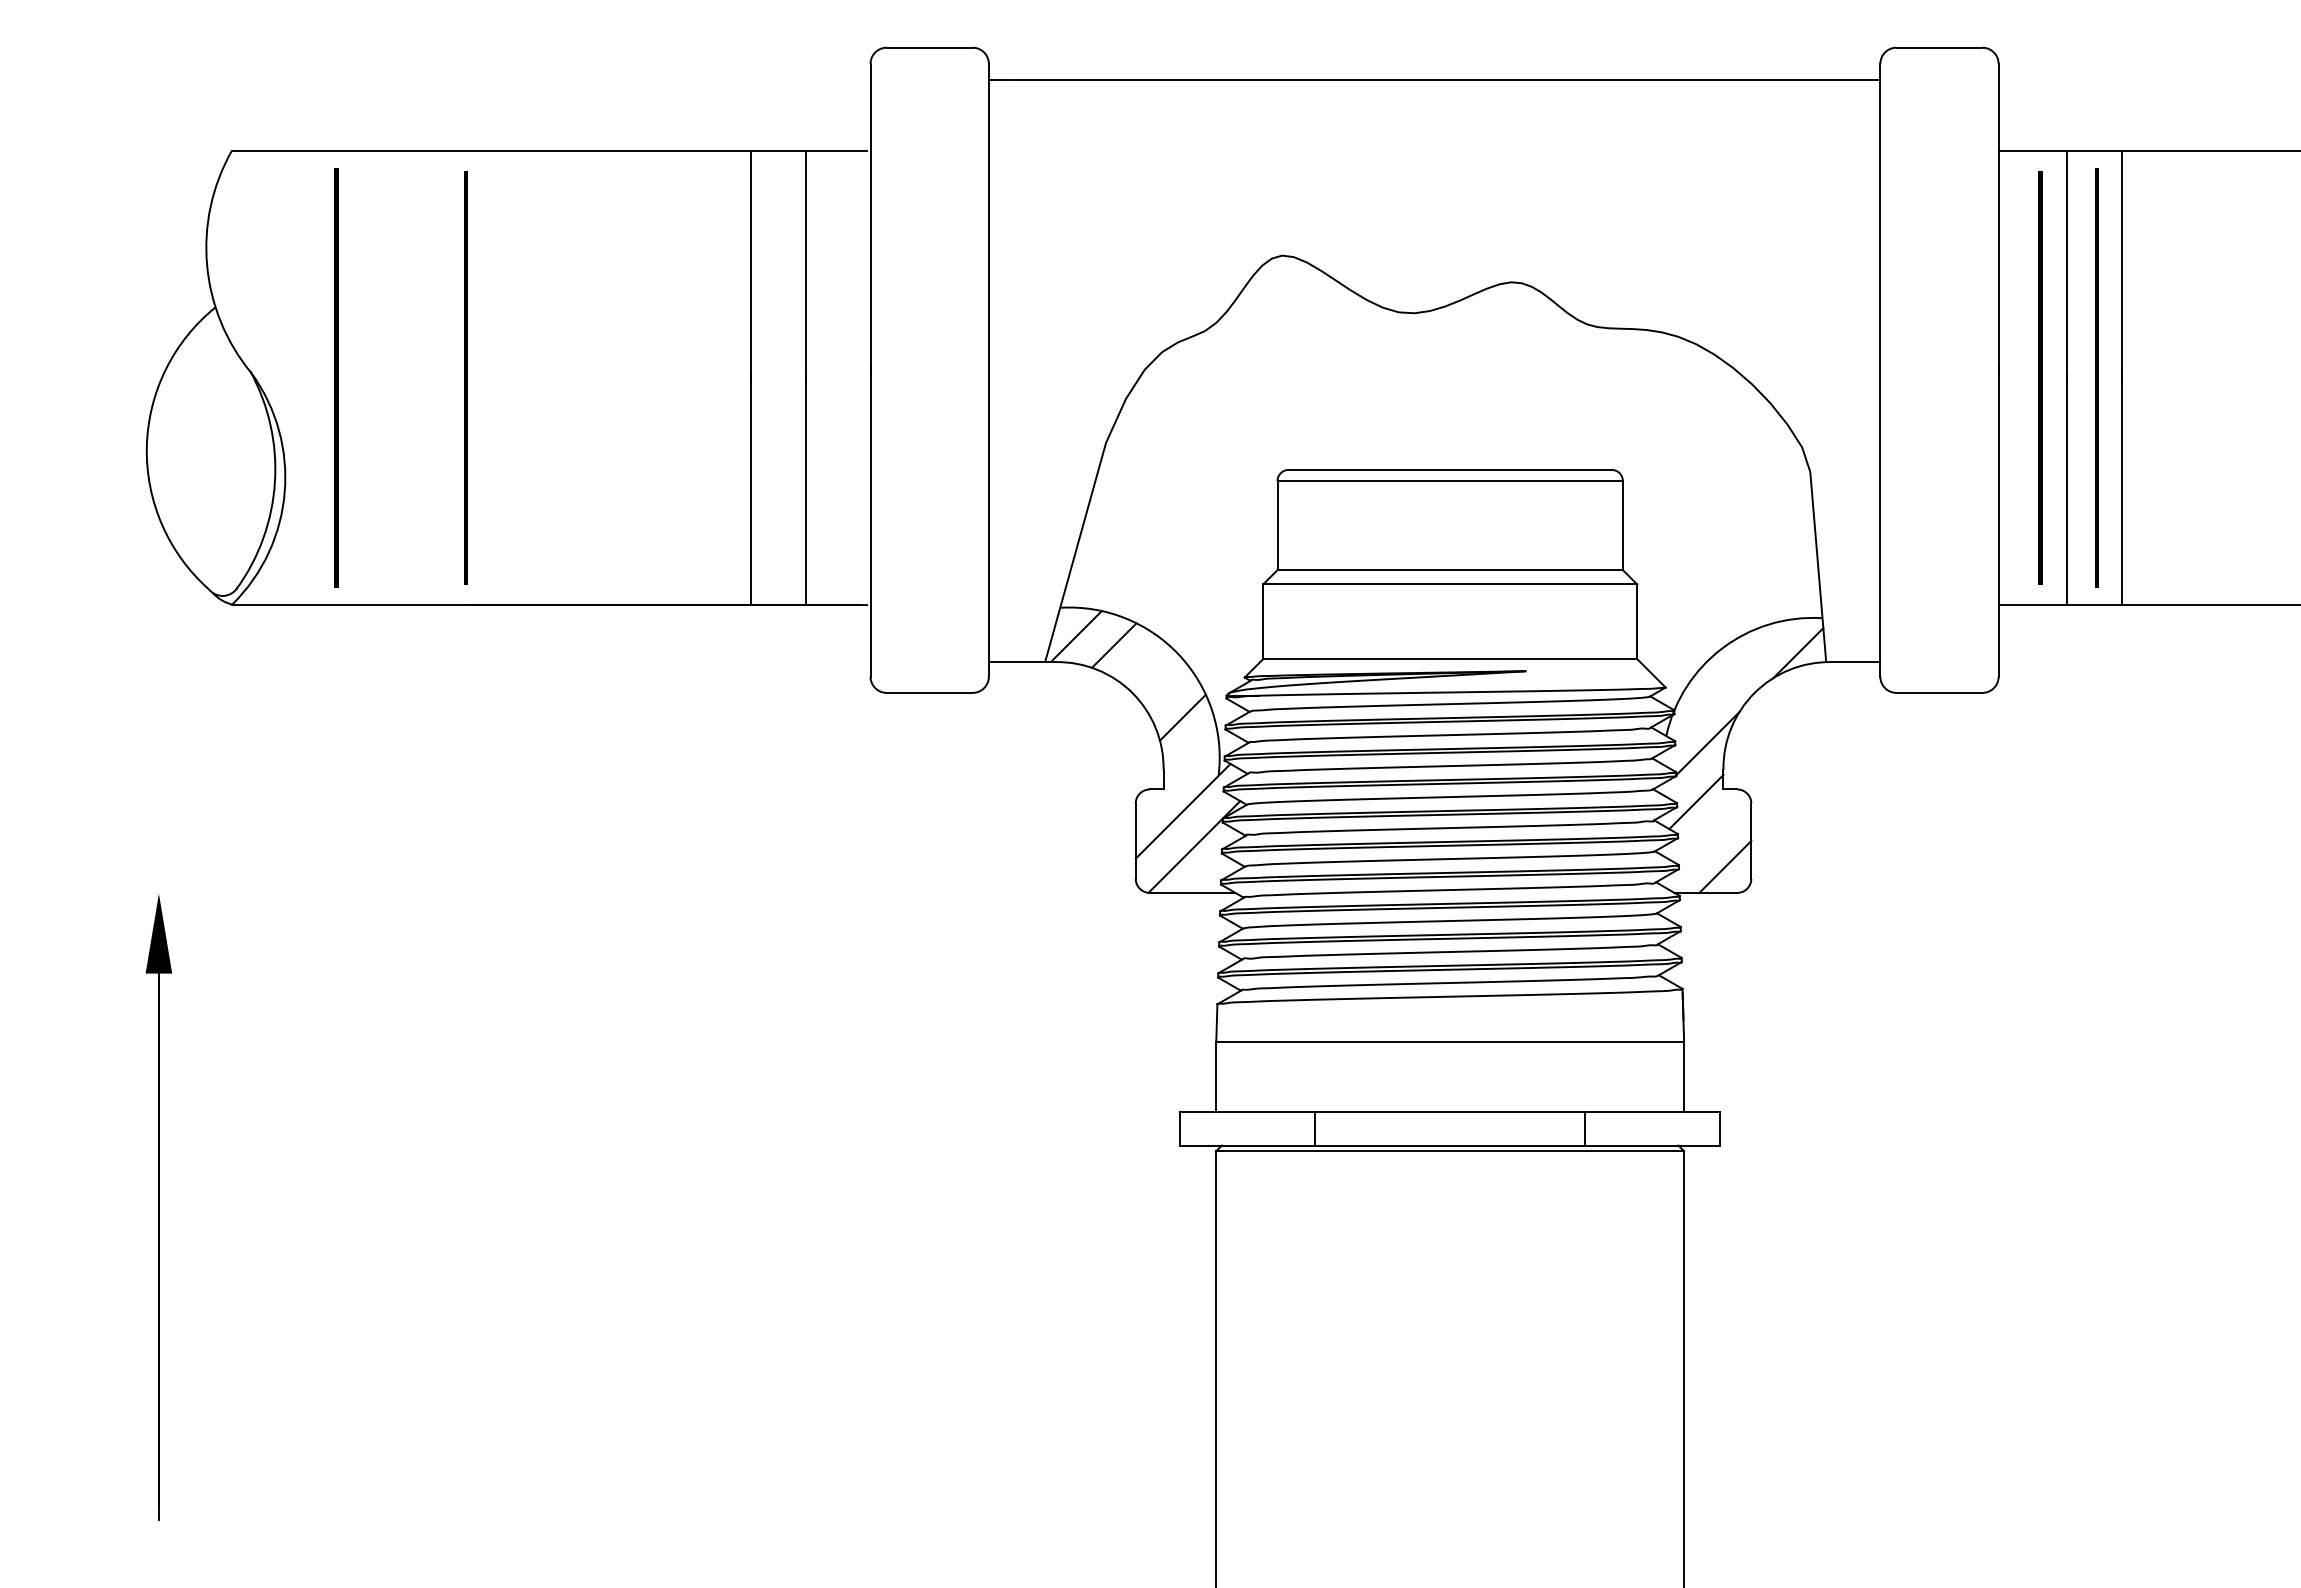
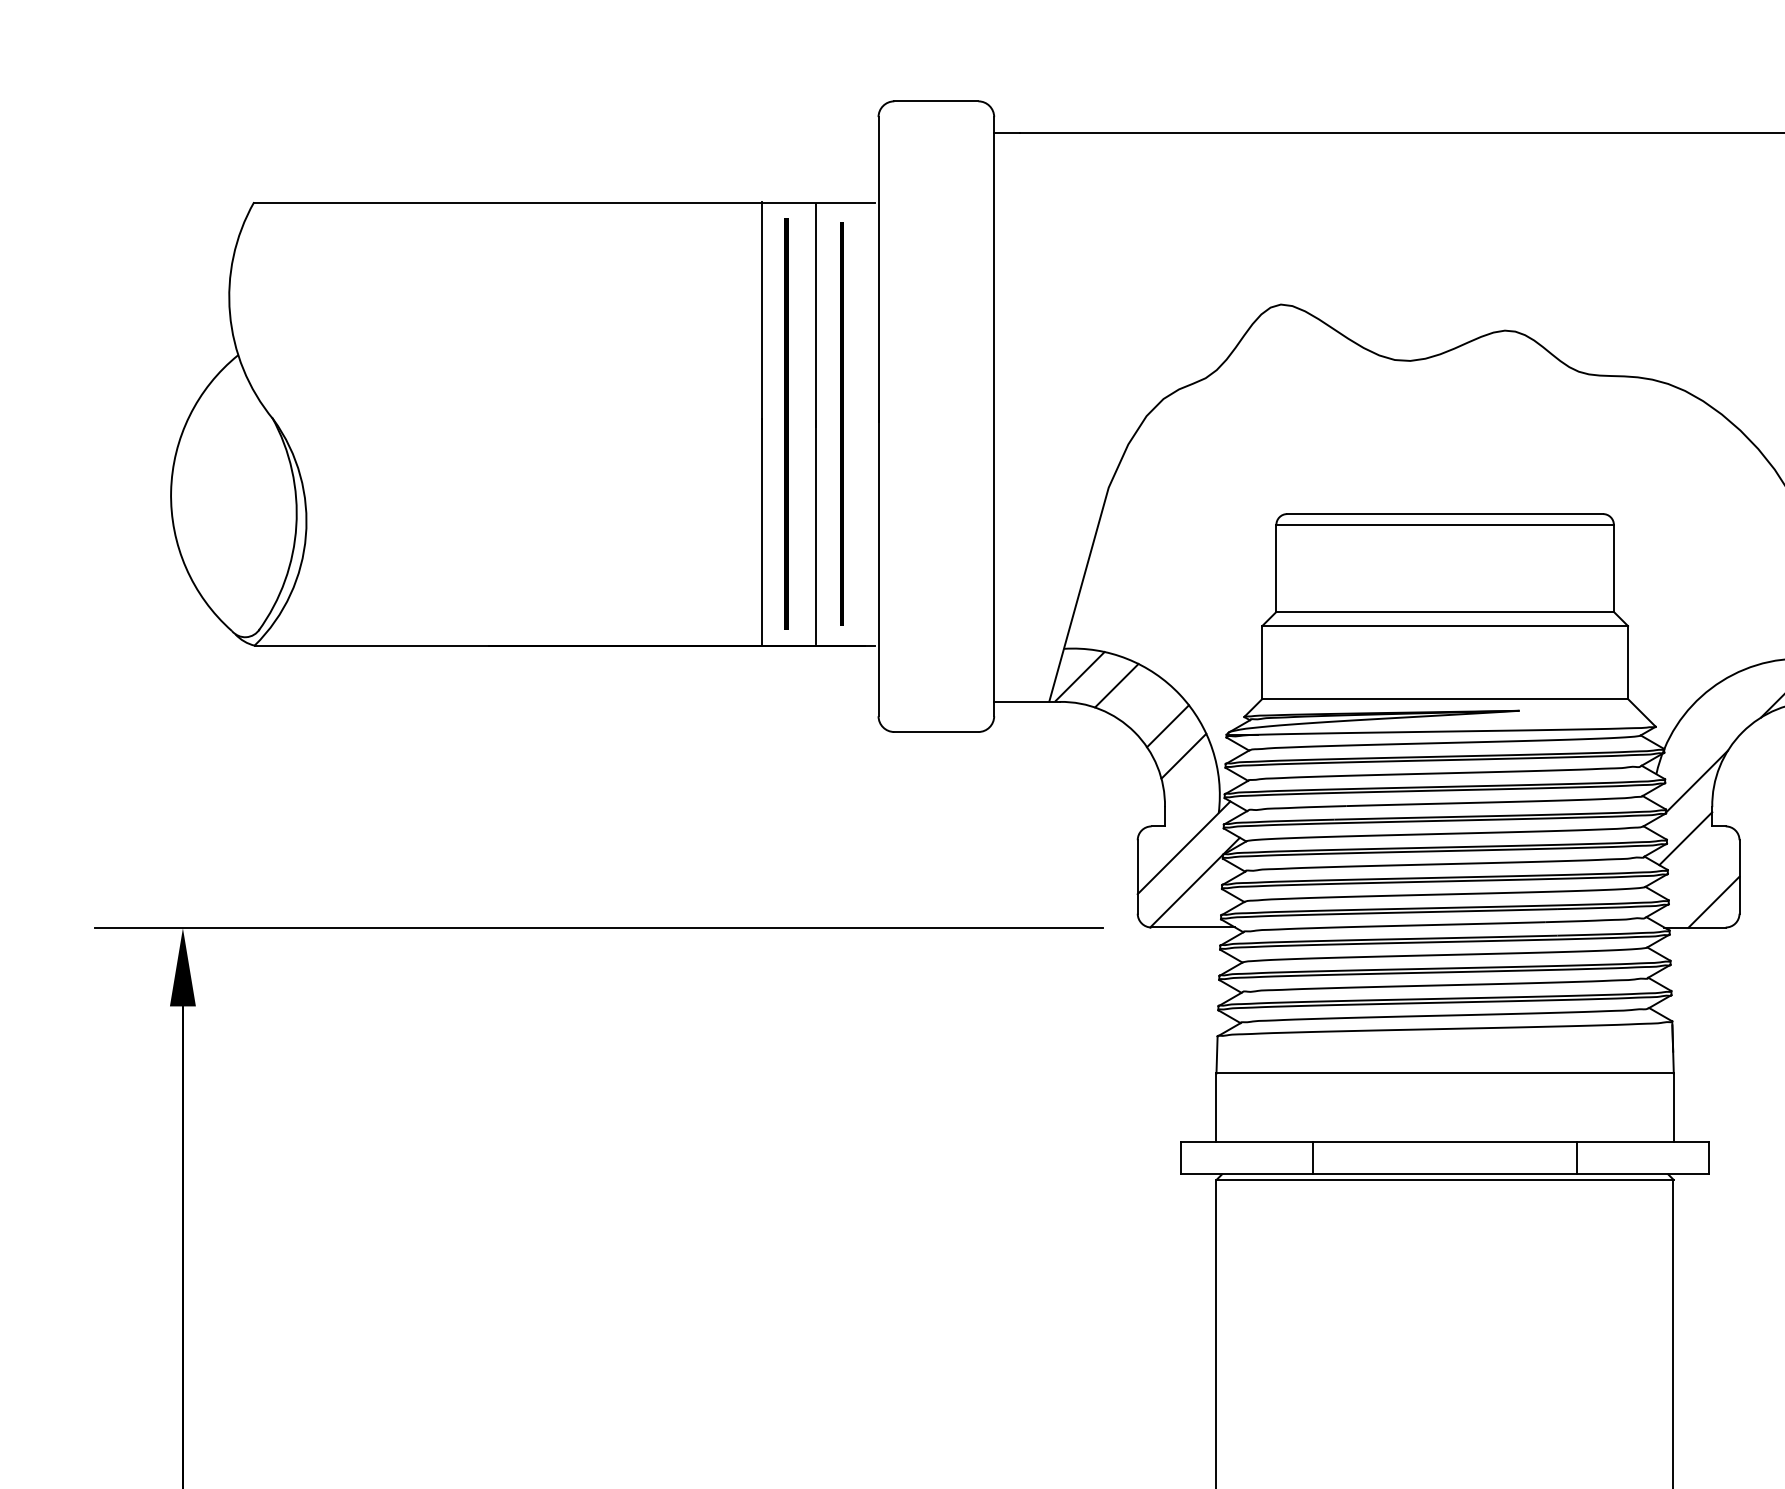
line: (336, 377) -> (786, 423), moved
line: (465, 377) -> (841, 423), moved
line: (1166, 686) -> (1167, 725), added
line: (584, 893) -> (598, 928), added

